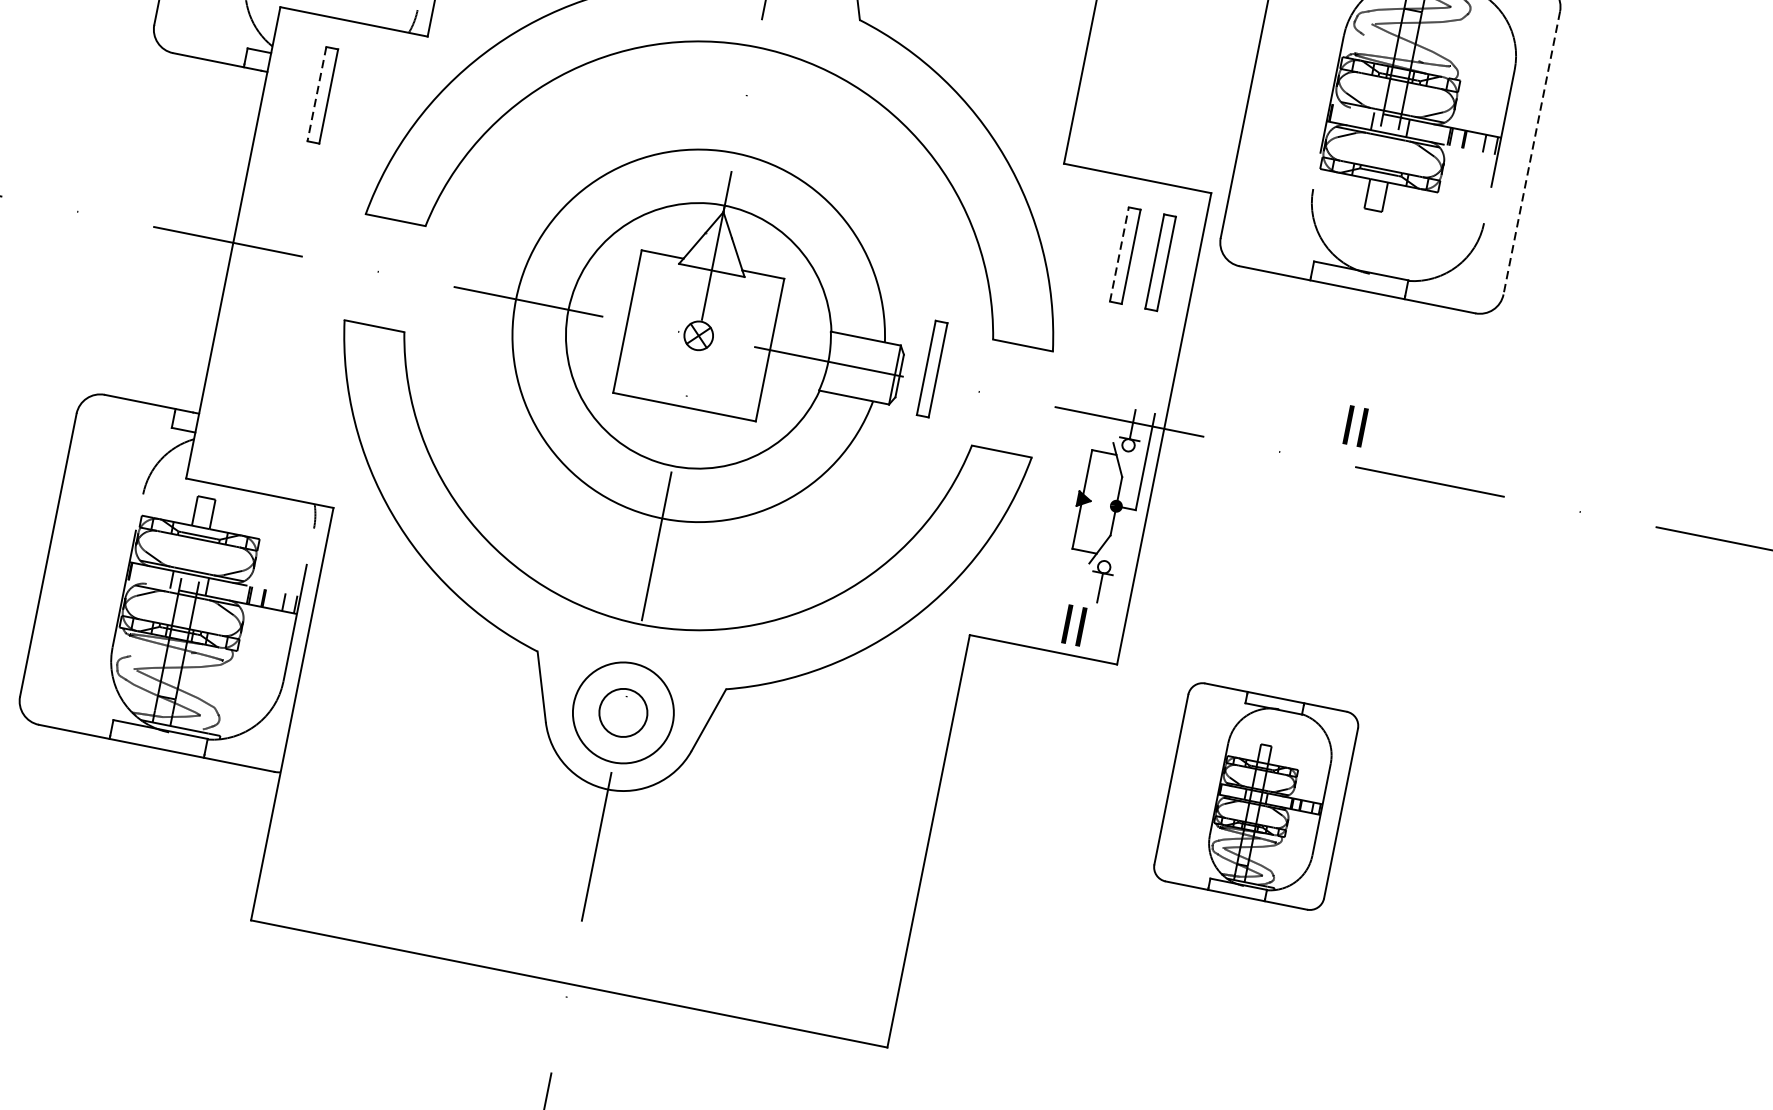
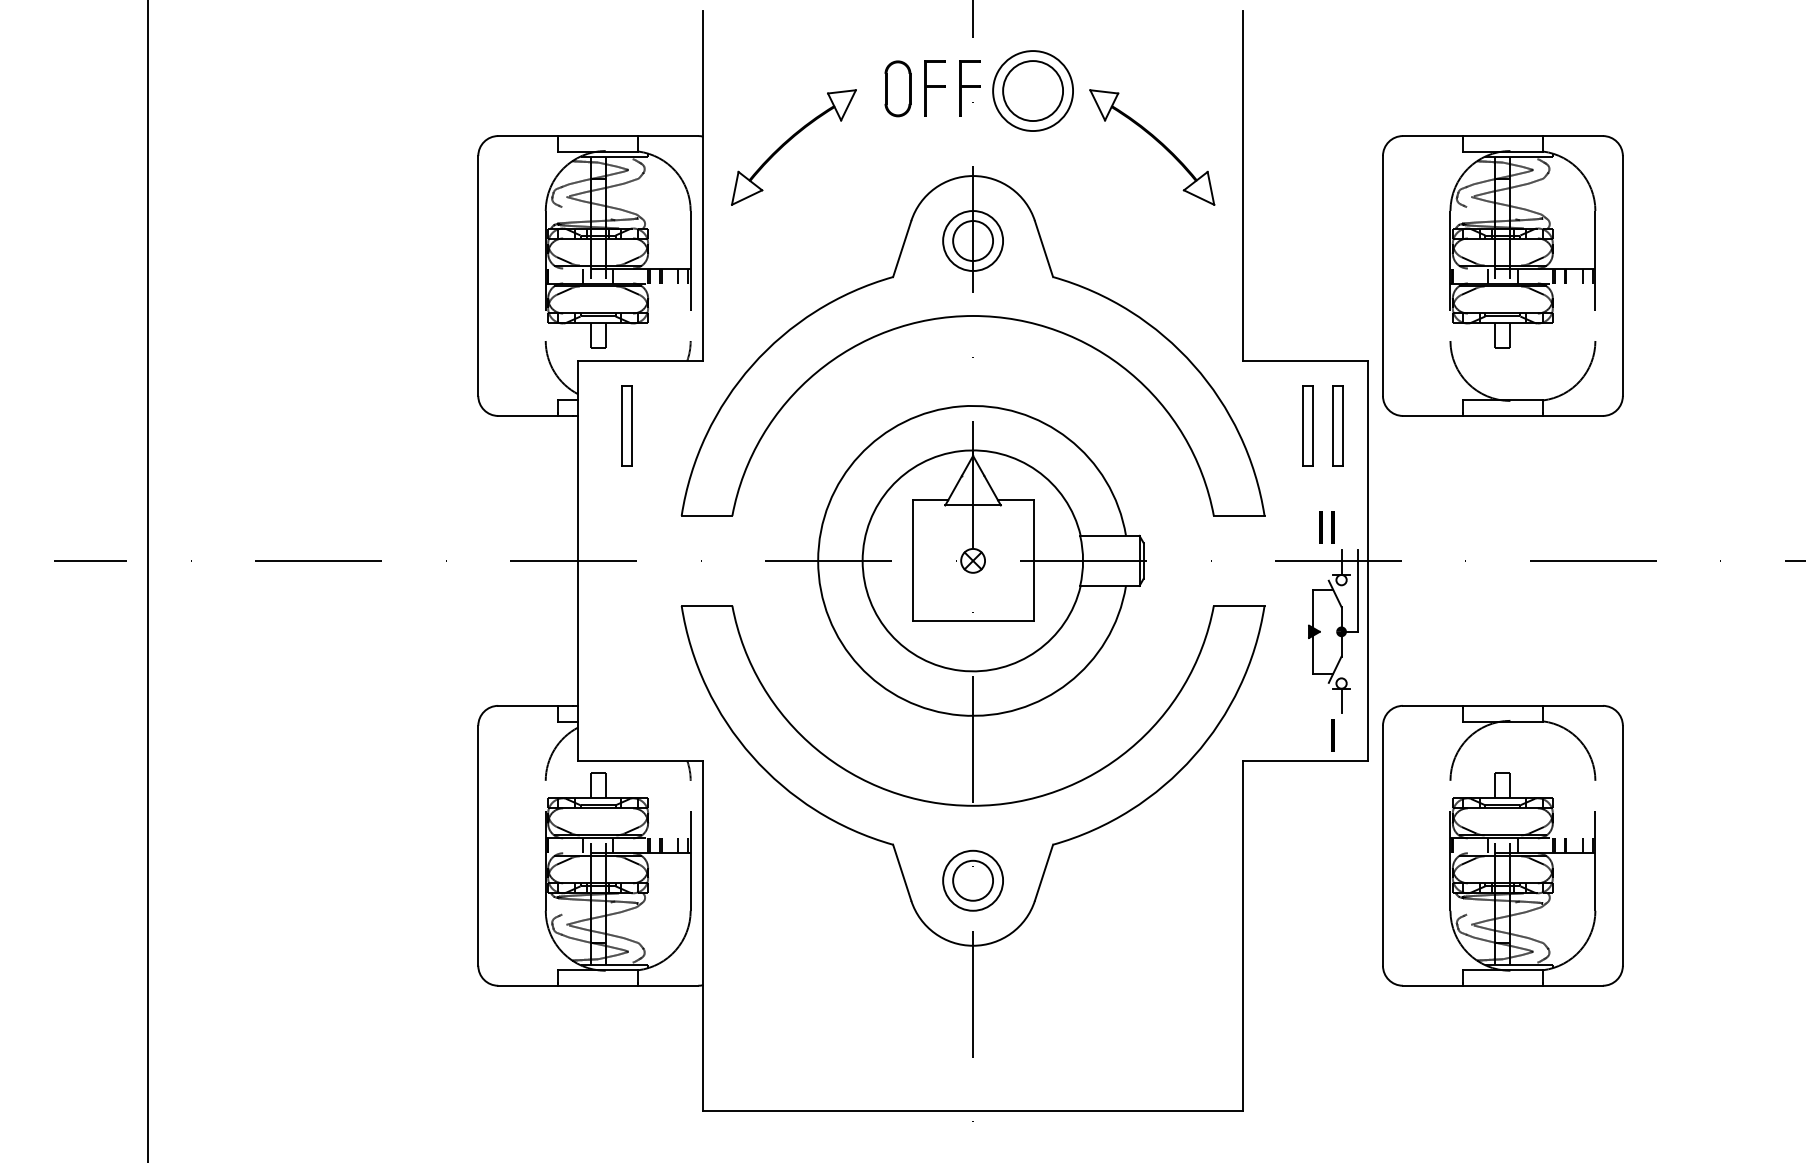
line: (317, 93) -> (622, 425), dashed -> solid
line: (1531, 153) -> (1622, 276), dashed -> solid
line: (1118, 253) -> (1302, 425), dashed -> solid
part: (931, 368) -> (1168, 549), removed
text: (1355, 426) -> (1326, 527), moved
text: (1067, 623) -> (1320, 735), II -> I
circle: (623, 712) -> (973, 880), size x0.71
part: (1255, 796) -> (1502, 845), size x1.67

